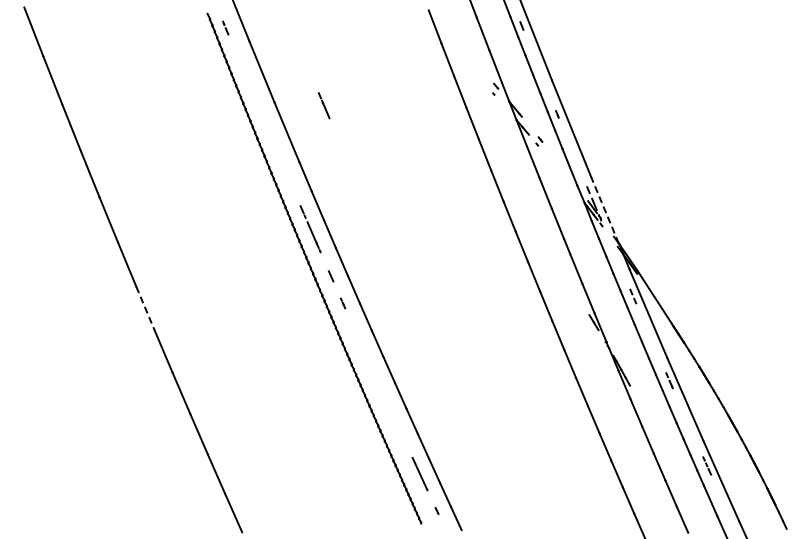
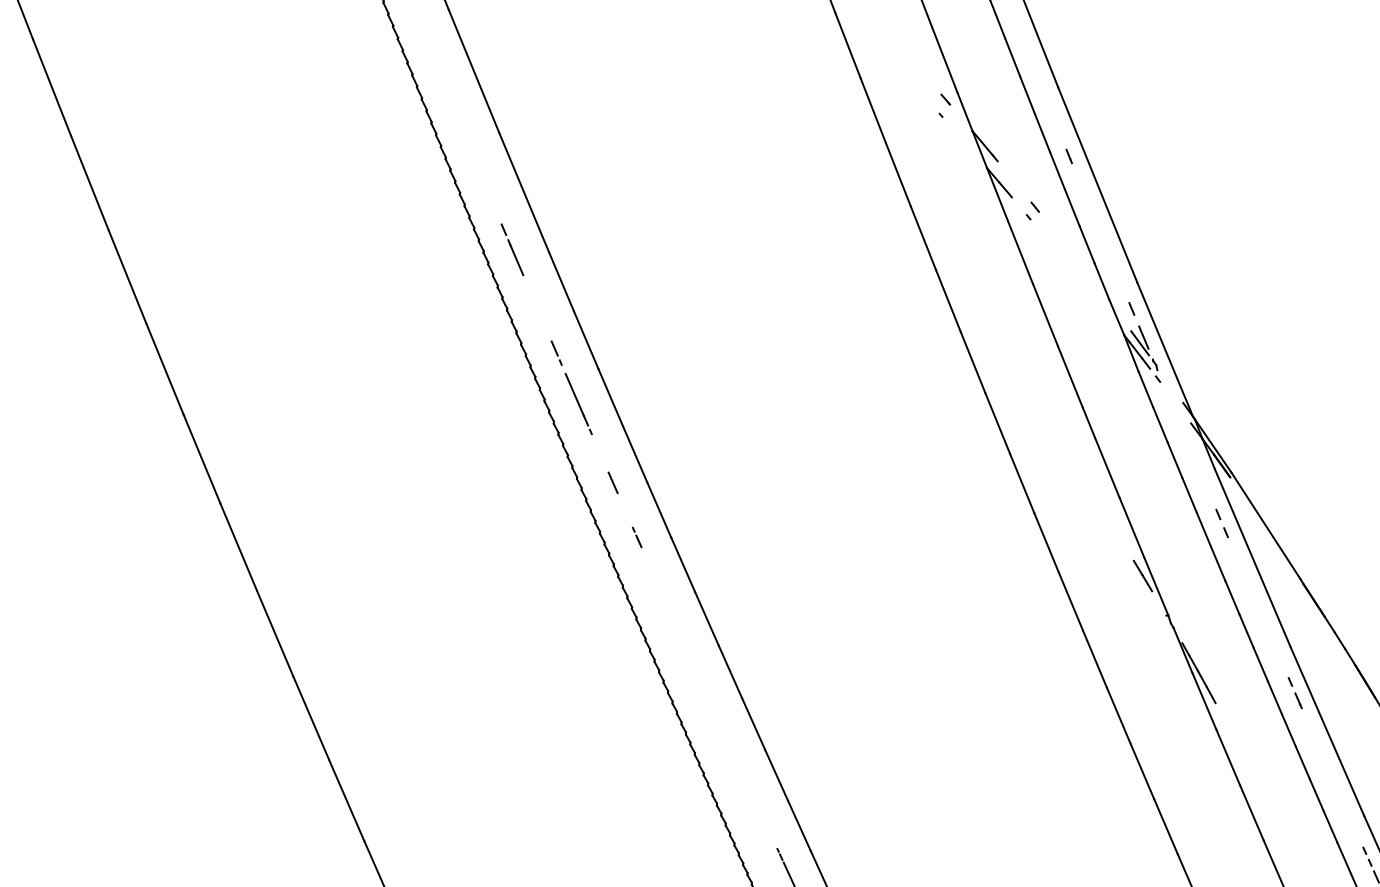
line: (323, 105) -> (511, 249), moved
line: (604, 209) -> (1164, 348), dashed -> solid
line: (145, 308) -> (238, 547), dashed -> solid

